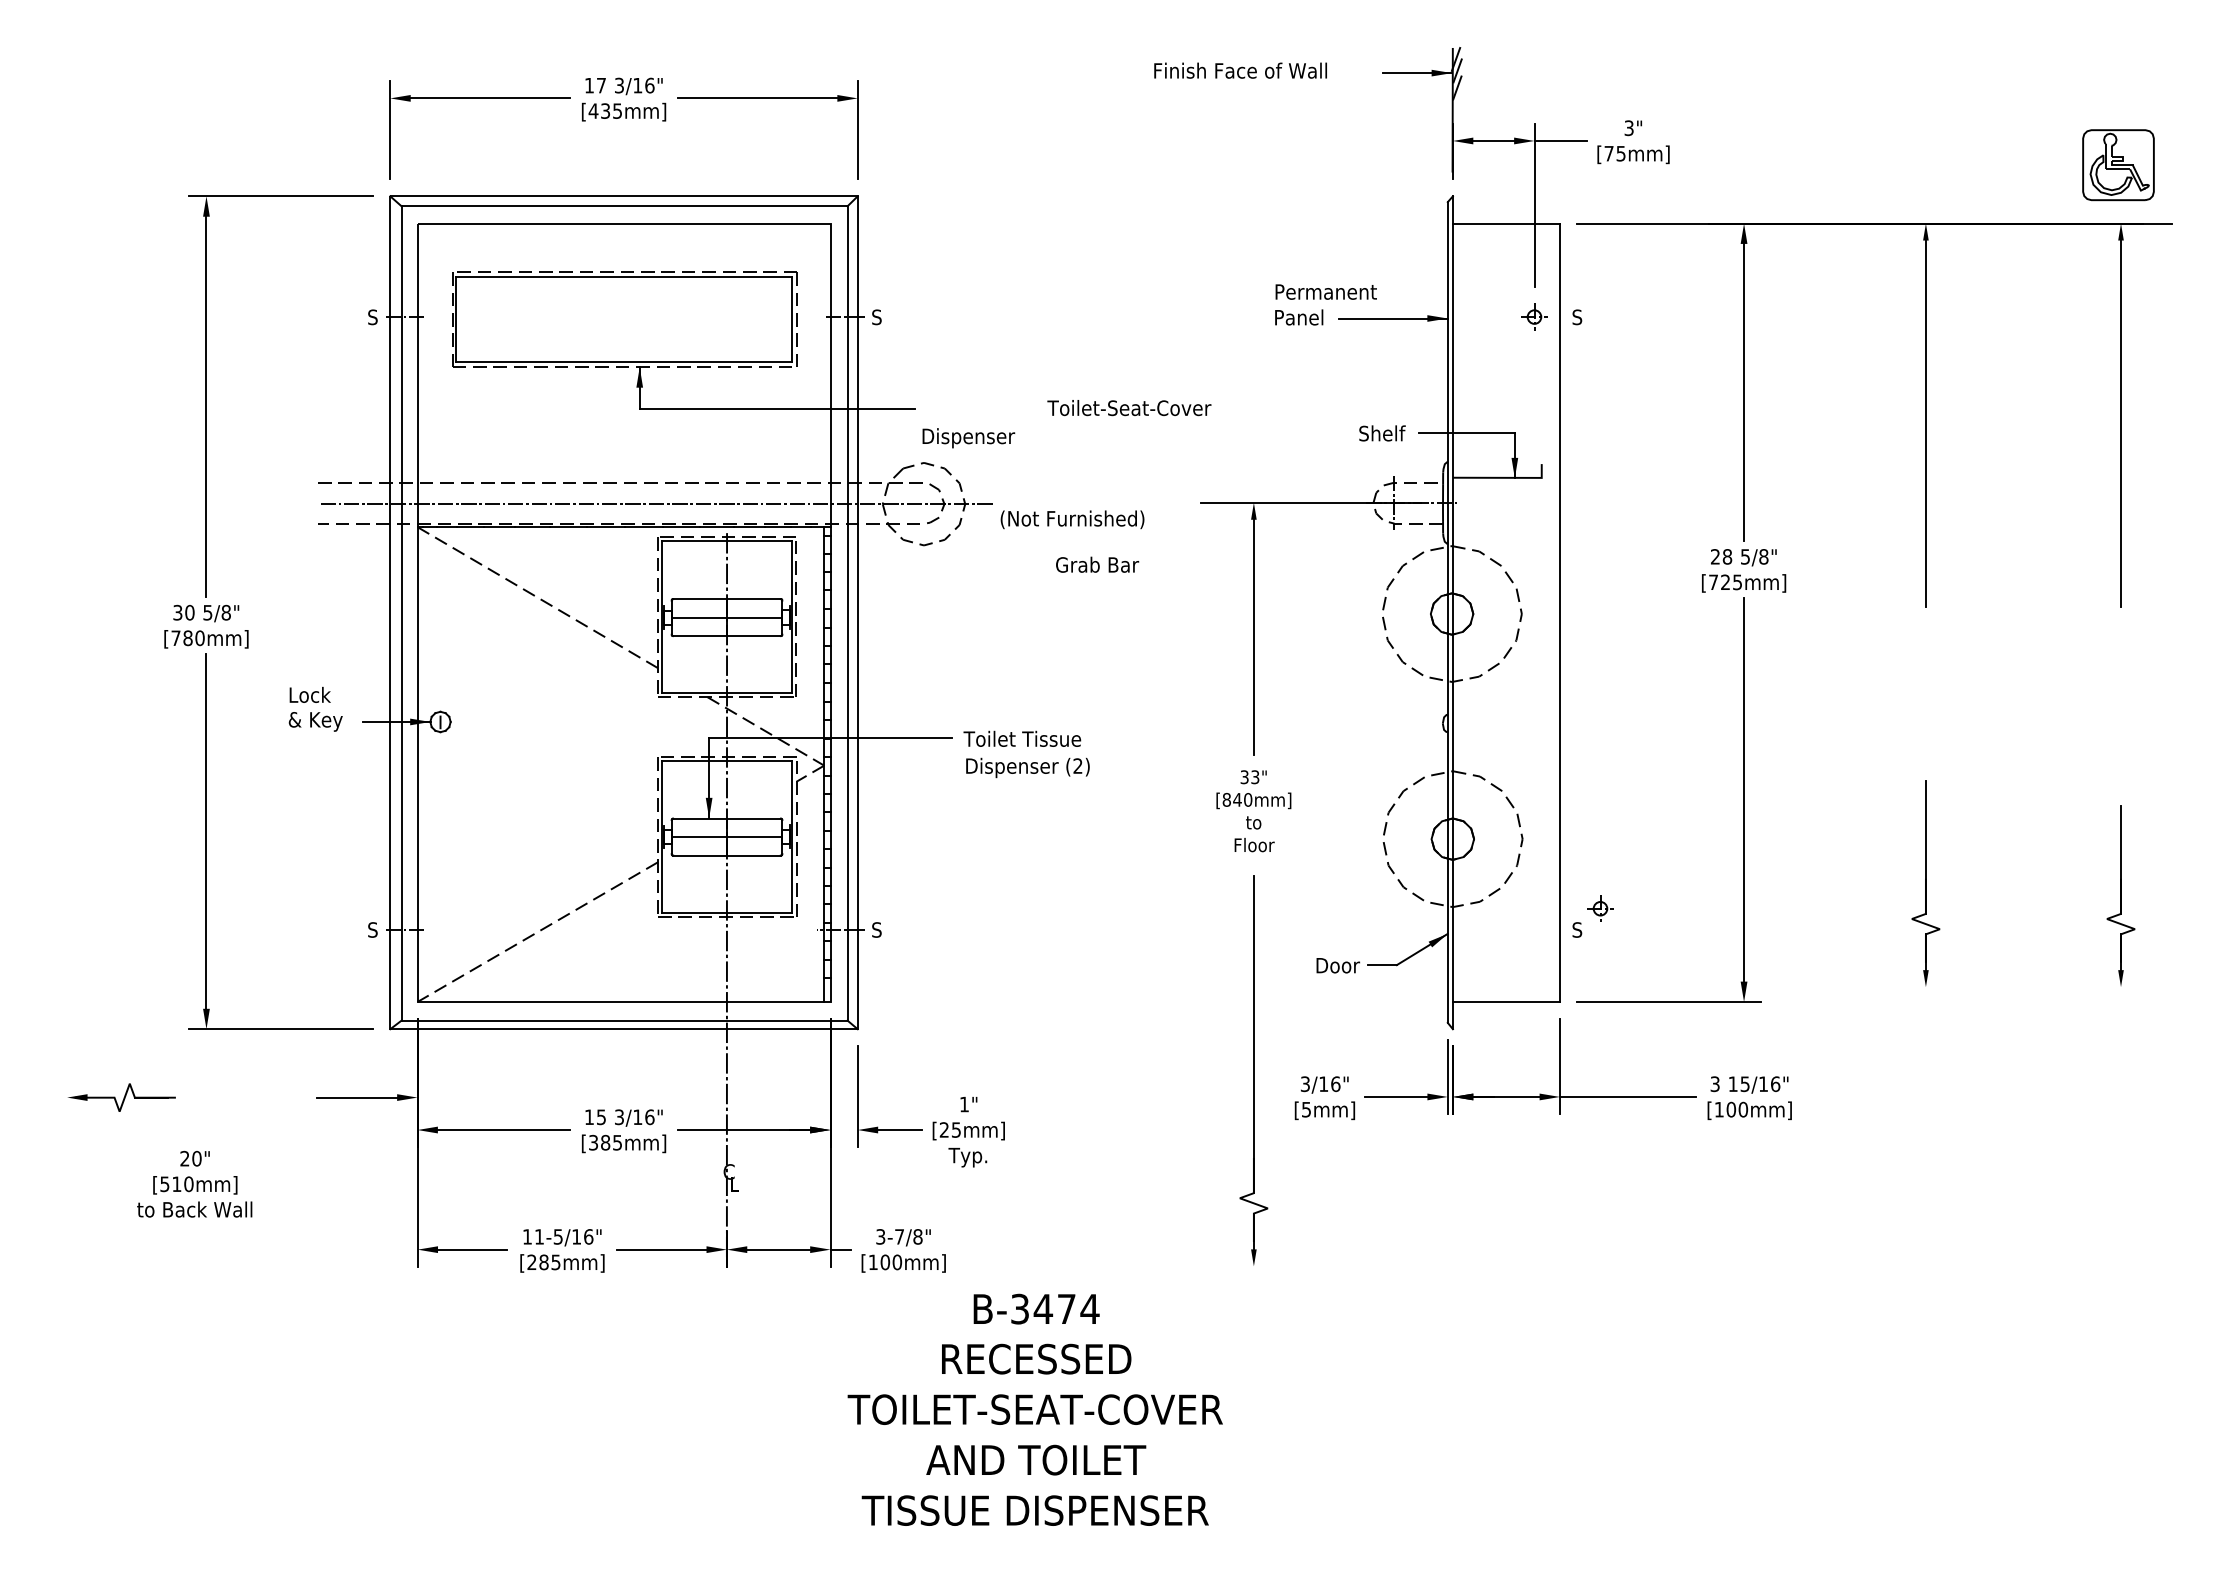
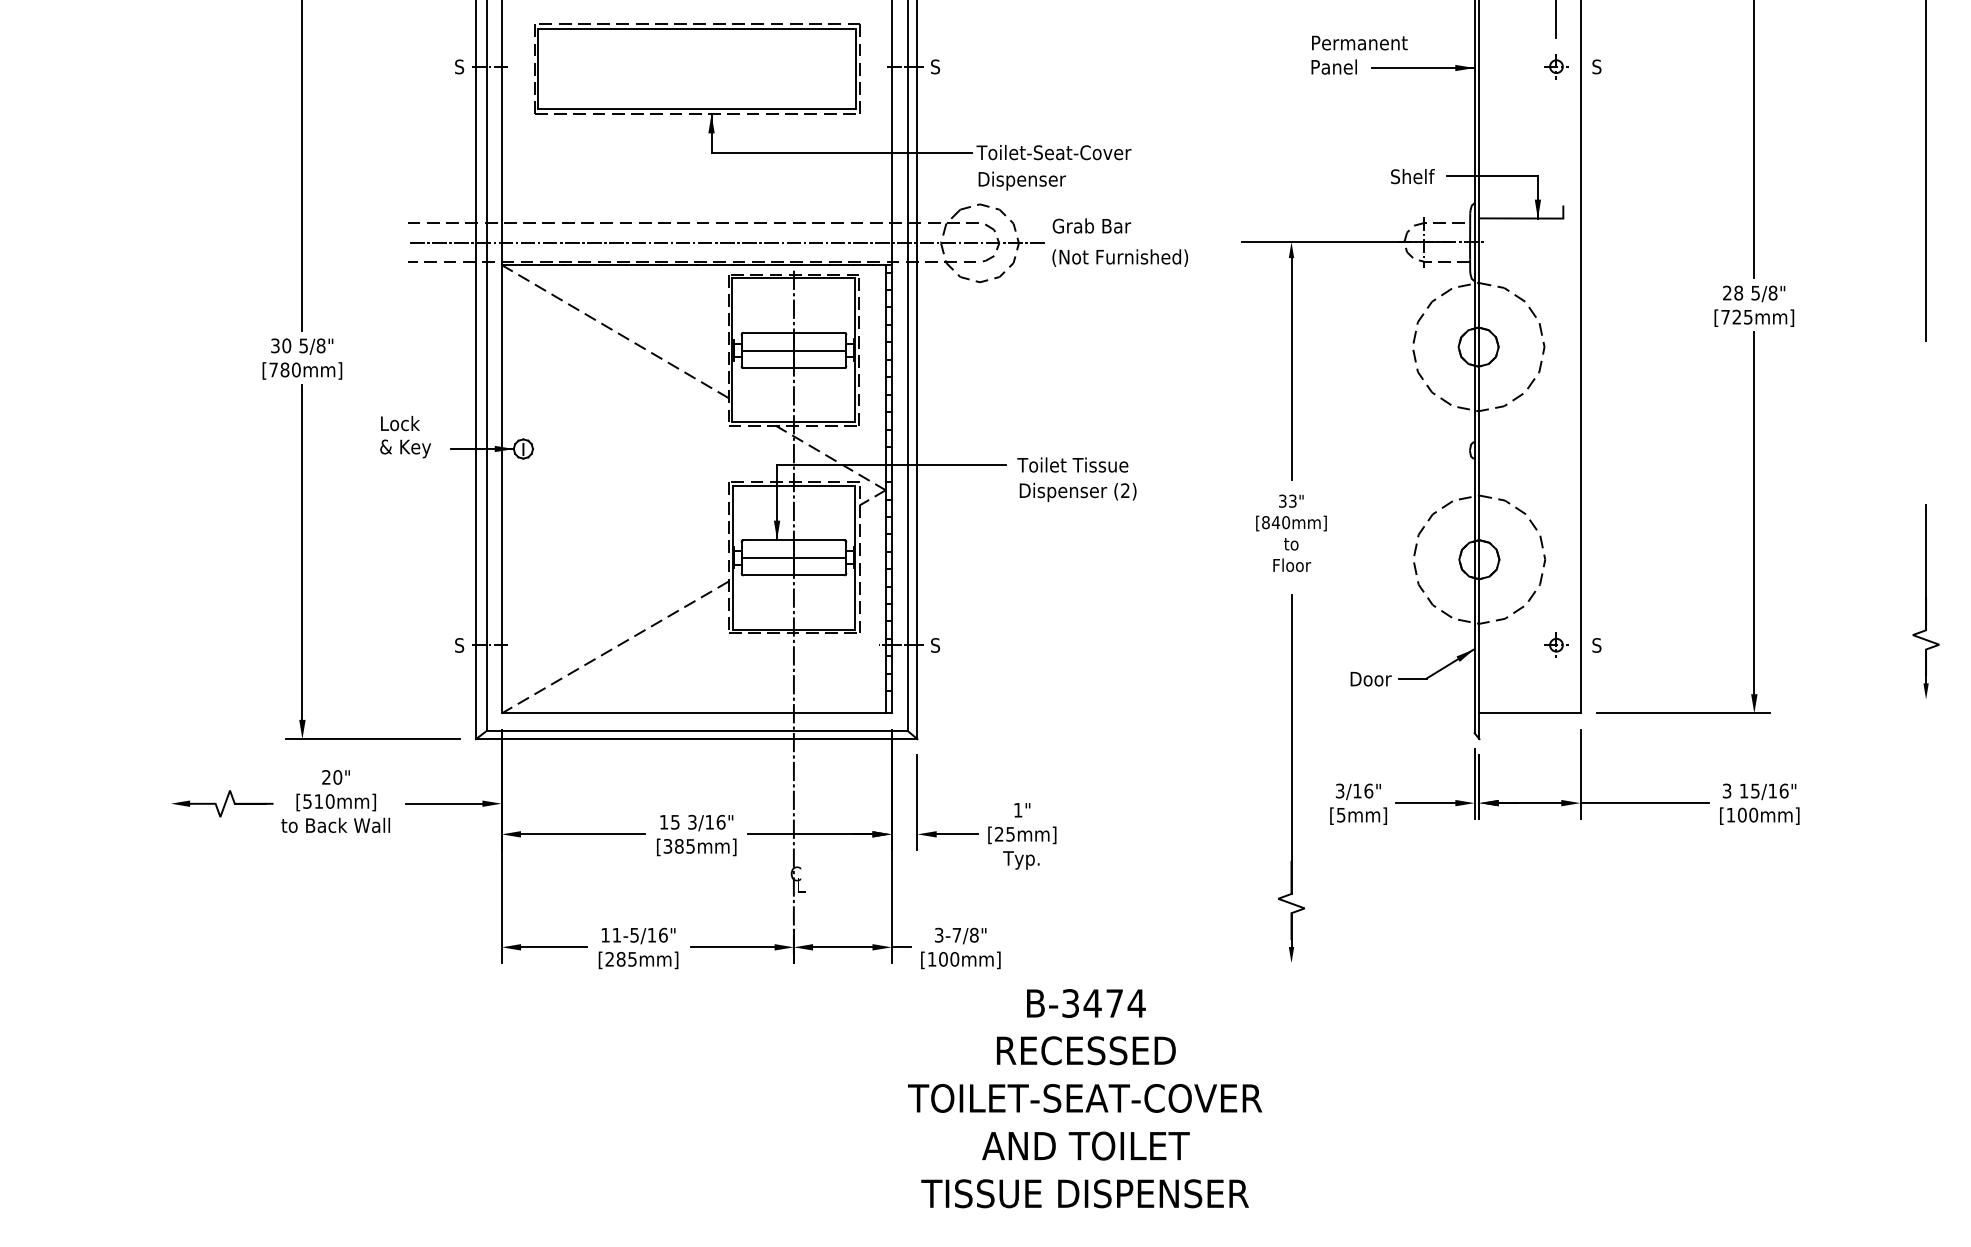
text: (1129, 408) -> (1054, 153), moved
text: (1097, 564) -> (1091, 225), moved
part: (1600, 908) -> (1556, 644), moved
text: (194, 1183) -> (335, 800), moved

